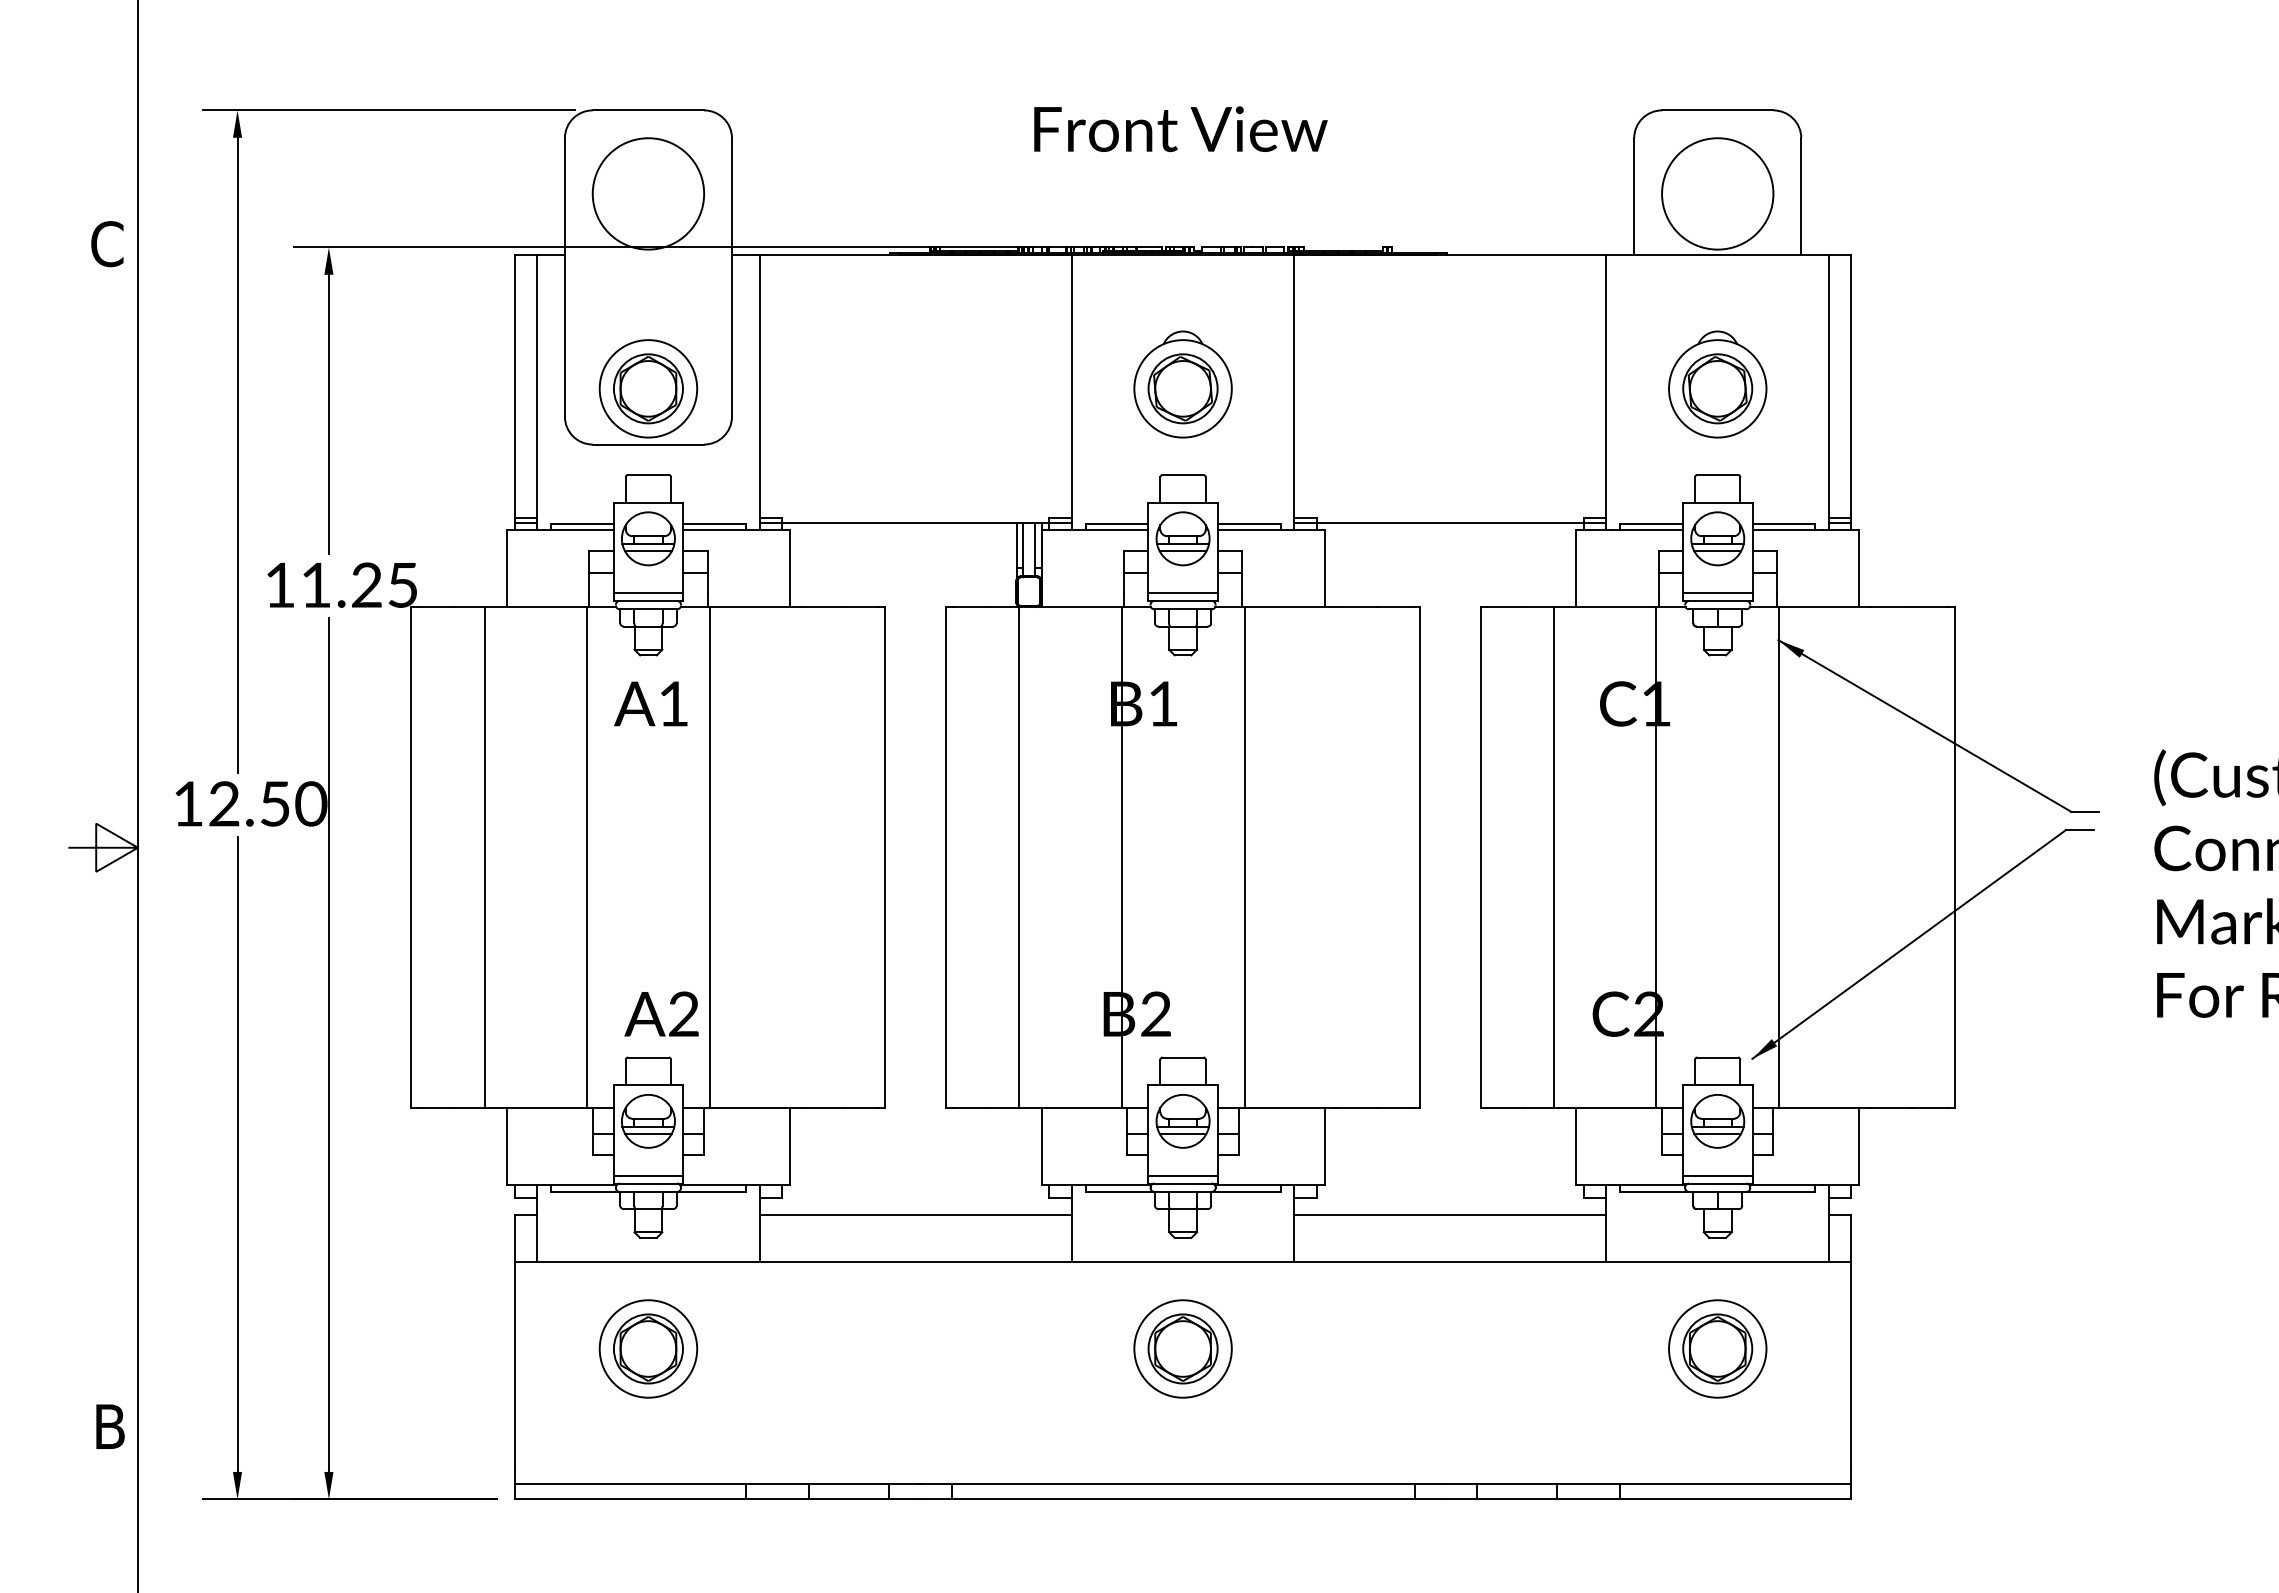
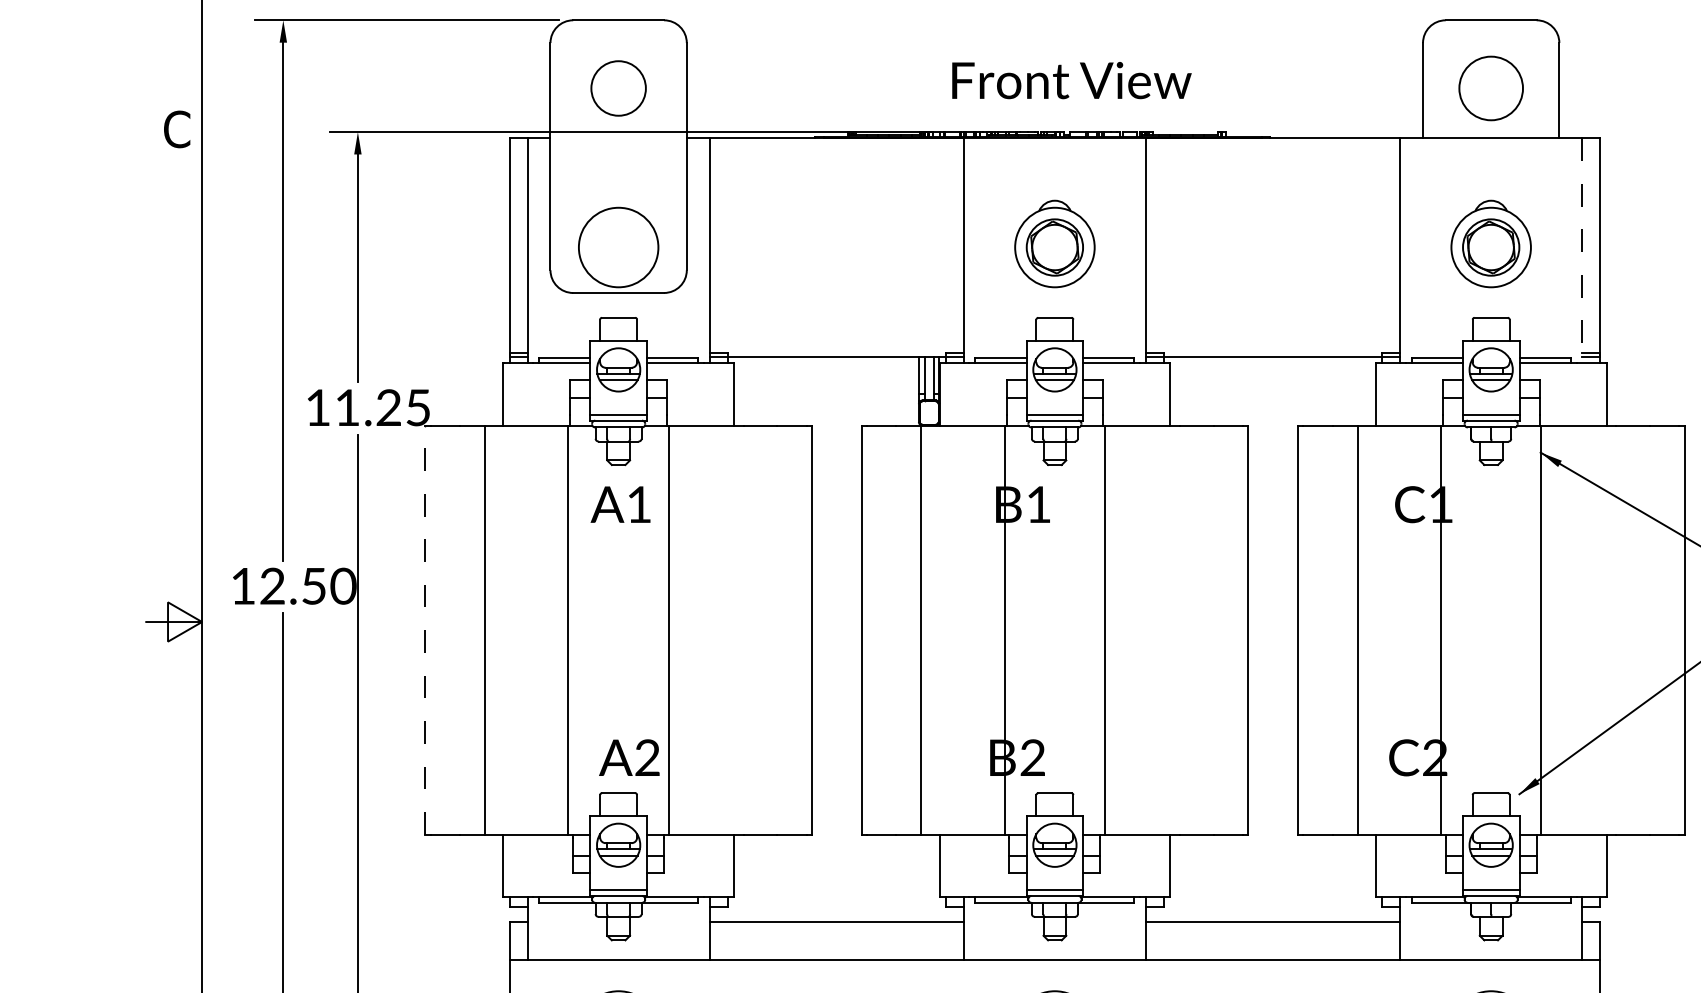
text: (1180, 129) -> (1071, 80), moved
circle: (648, 193) -> (618, 88), size x0.6
circle: (1717, 193) -> (1490, 88), size x0.7
part: (648, 388) -> (618, 247), removed
line: (1829, 392) -> (1582, 250), solid -> dashed
line: (411, 857) -> (425, 629), solid -> dashed

